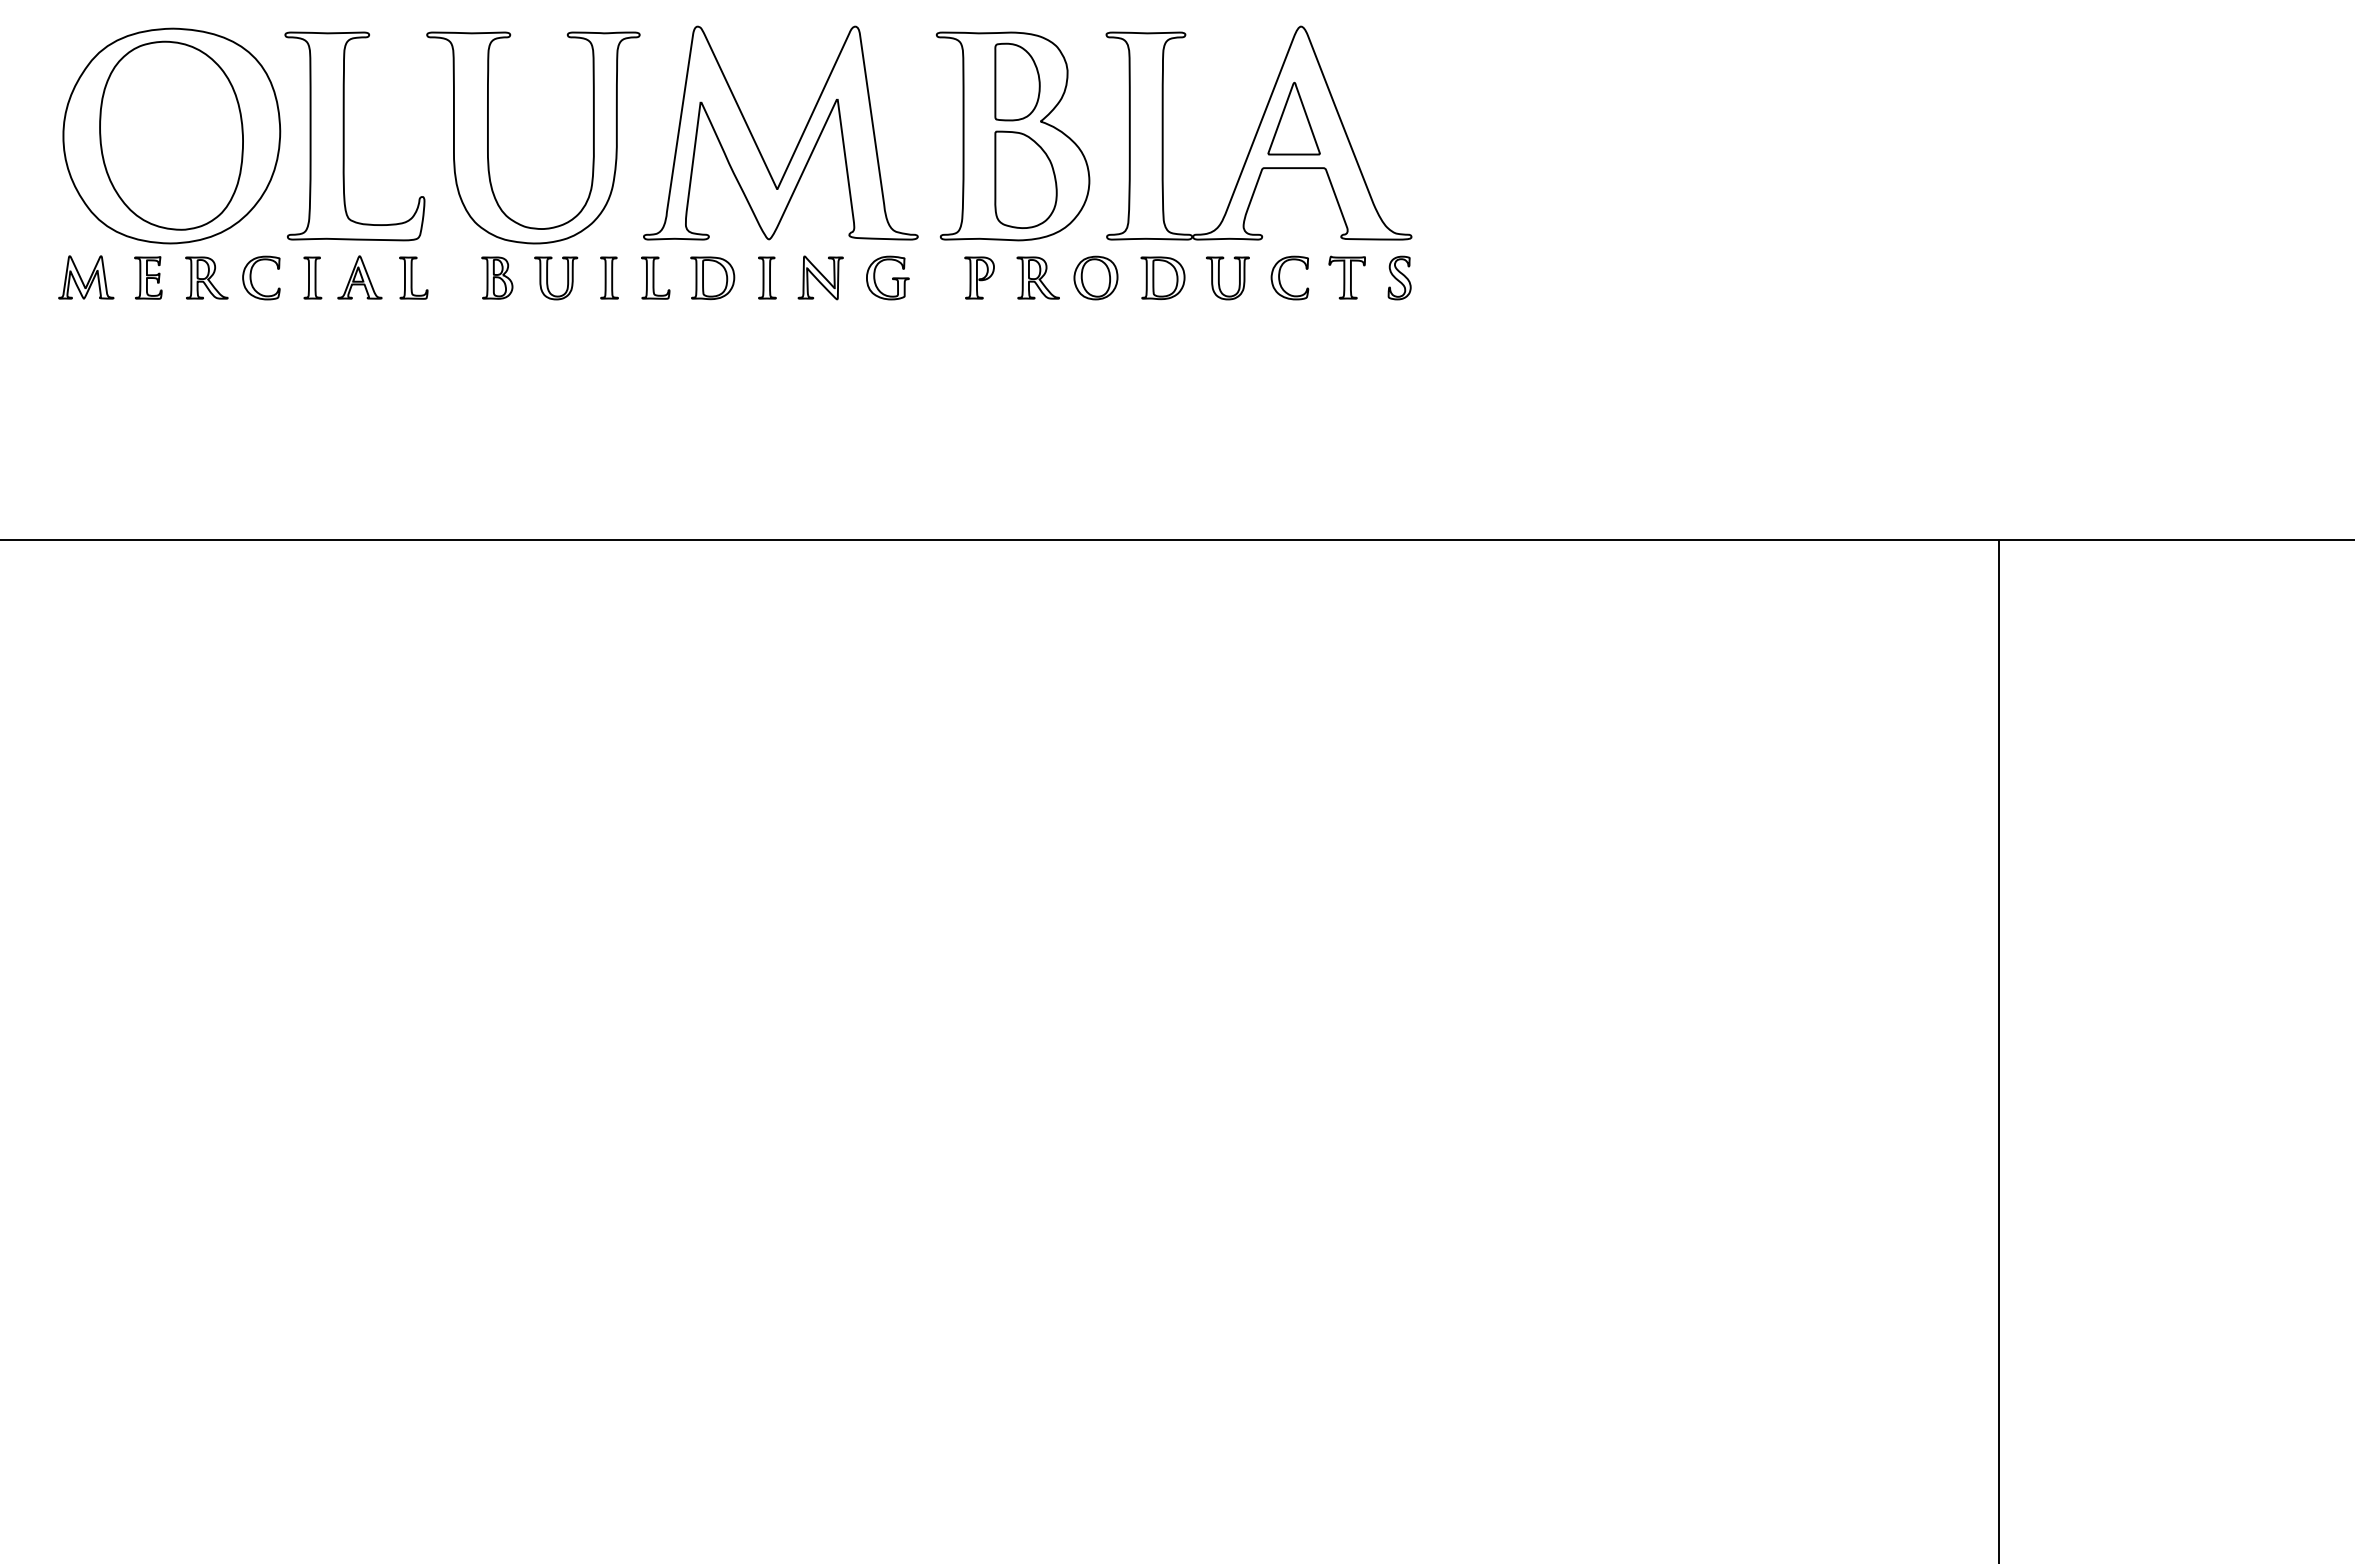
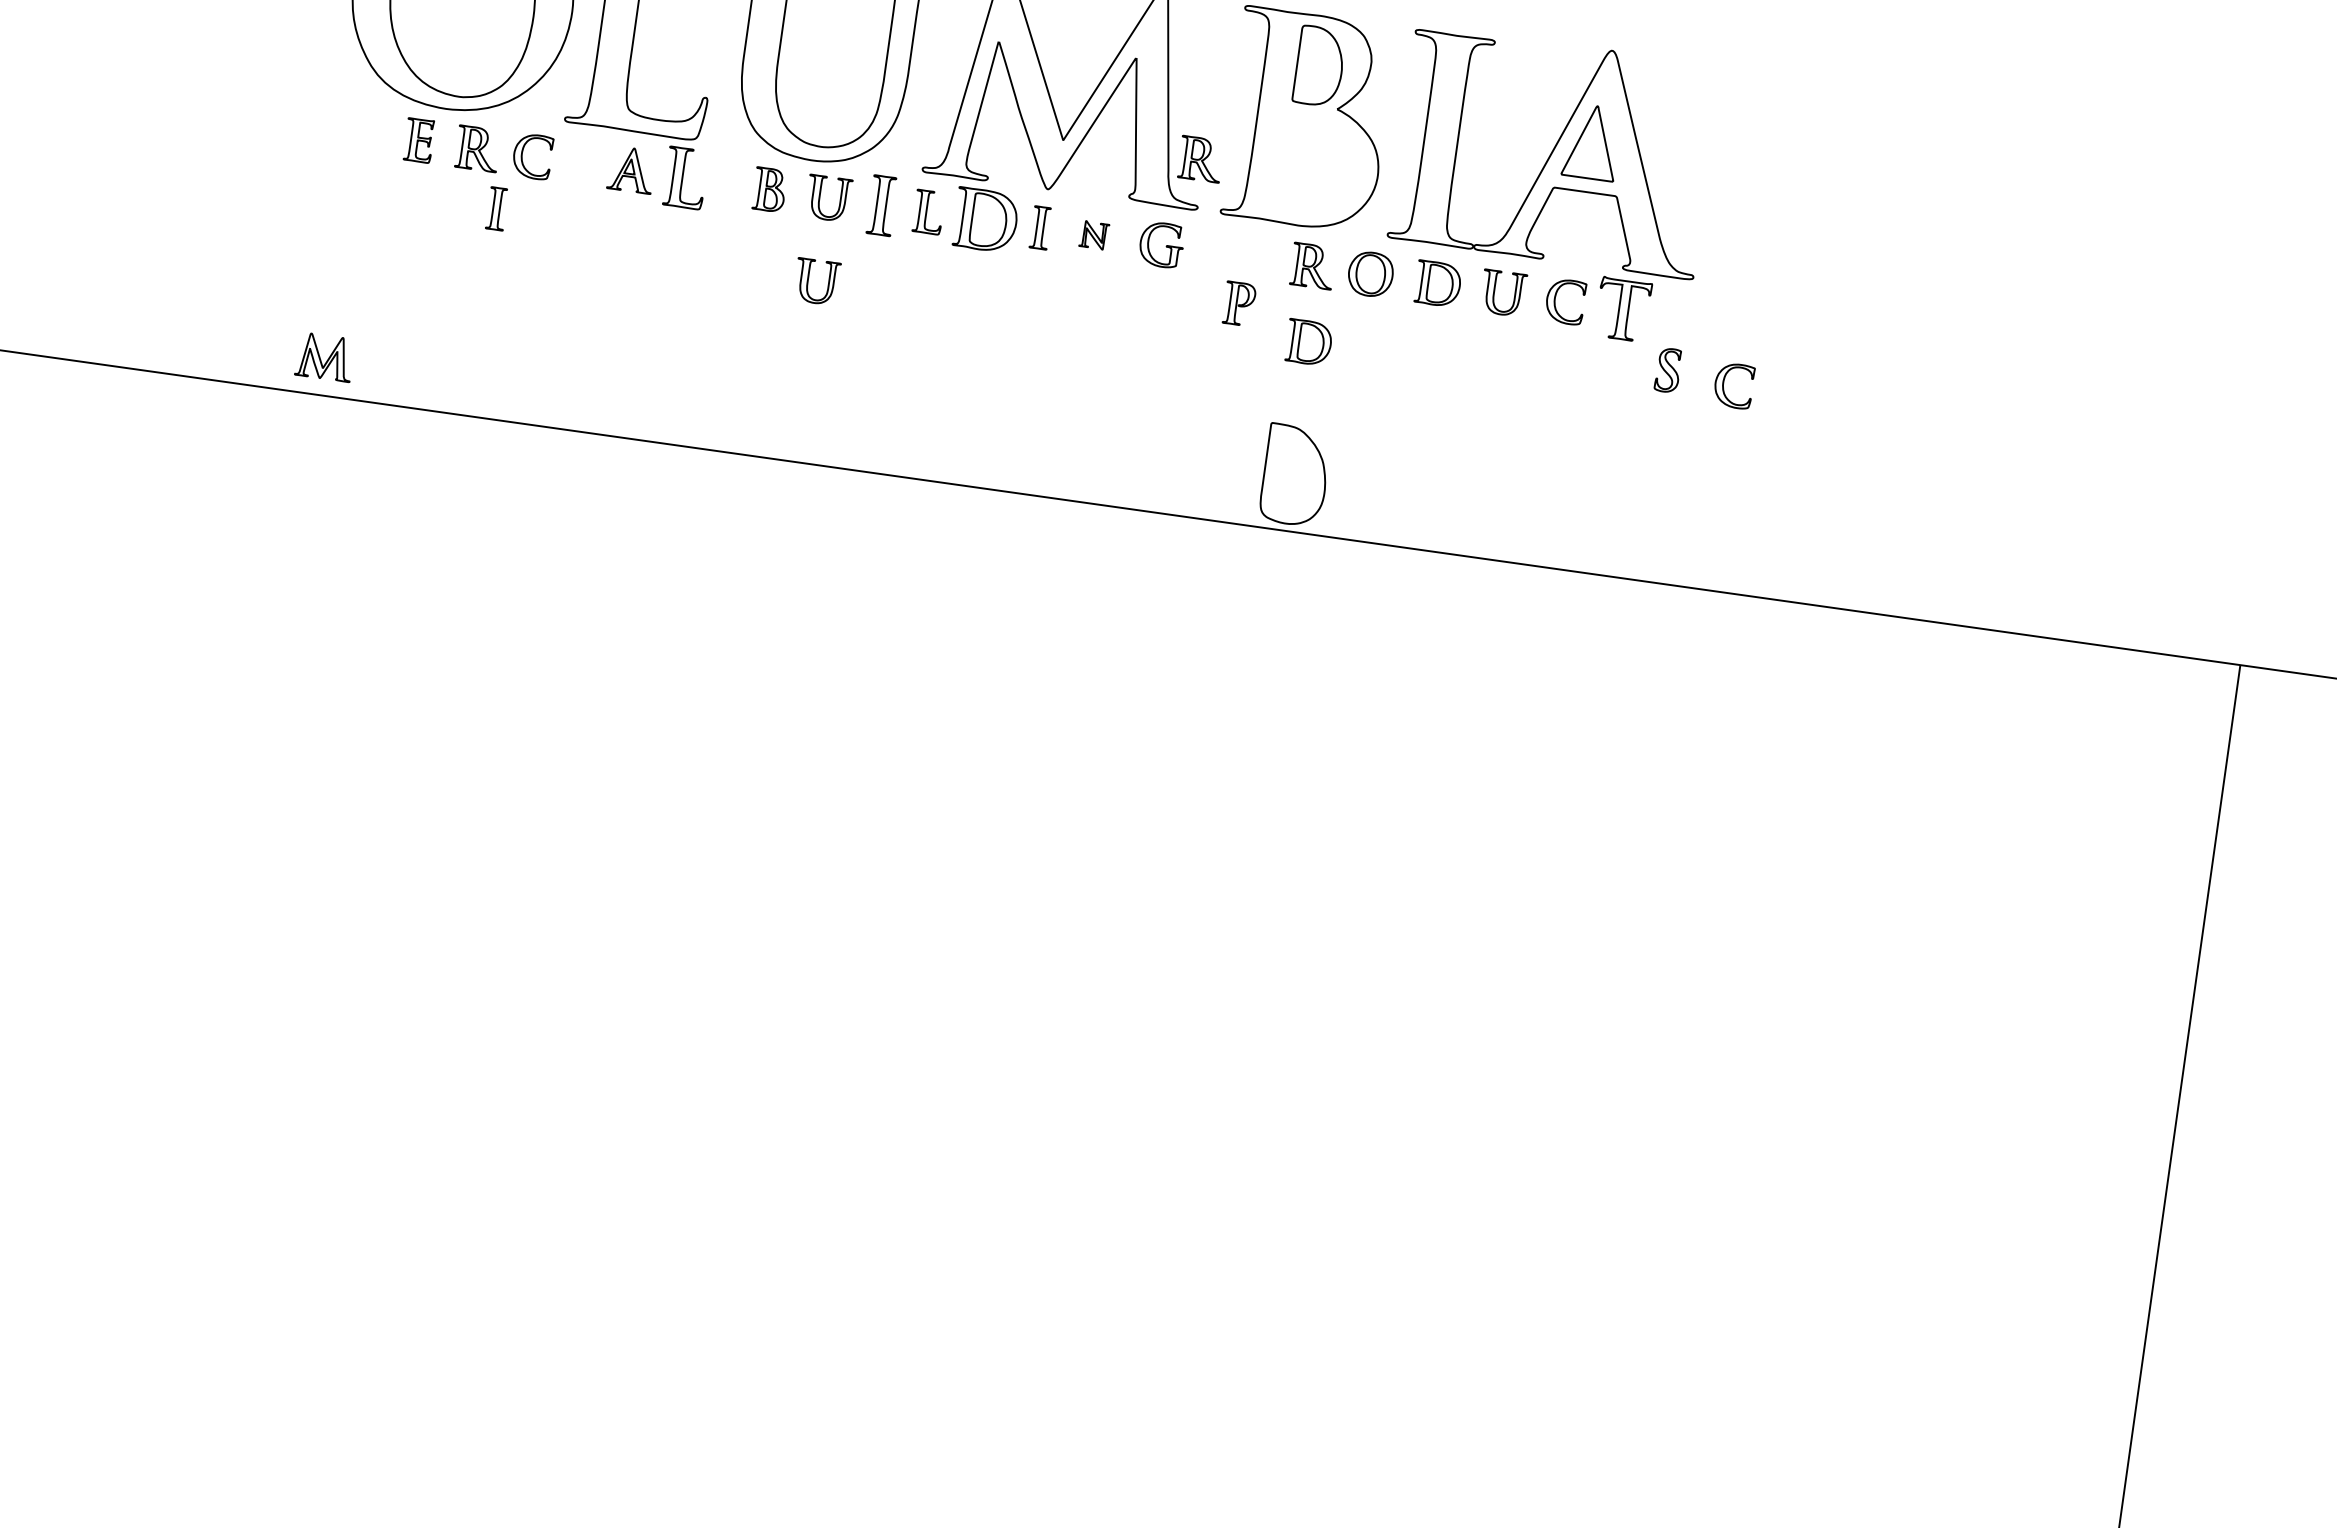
part: (1025, 179) -> (1294, 475), moved
part: (913, 188) -> (1200, 158), added
part: (86, 277) -> (325, 357), moved
part: (312, 277) -> (496, 208), moved
part: (413, 277) -> (685, 177), size x1.4
part: (609, 277) -> (882, 205), size x1.4
part: (820, 277) -> (1094, 234), size x0.6
part: (979, 277) -> (1239, 303), moved
part: (1346, 277) -> (1622, 309), size x1.4
part: (1399, 277) -> (1668, 369), moved
part: (712, 278) -> (985, 220), size x1.4
part: (1456, 338) -> (1724, 385), added
part: (1044, 353) -> (1308, 342), added
part: (547, 361) -> (808, 280), added

